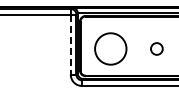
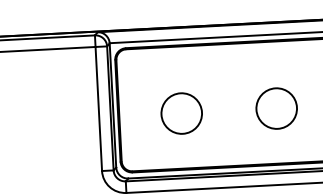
line: (70, 45) -> (98, 110), dashed -> solid
circle: (110, 48) -> (181, 112), size x0.62
circle: (156, 48) -> (276, 107), size x1.67

